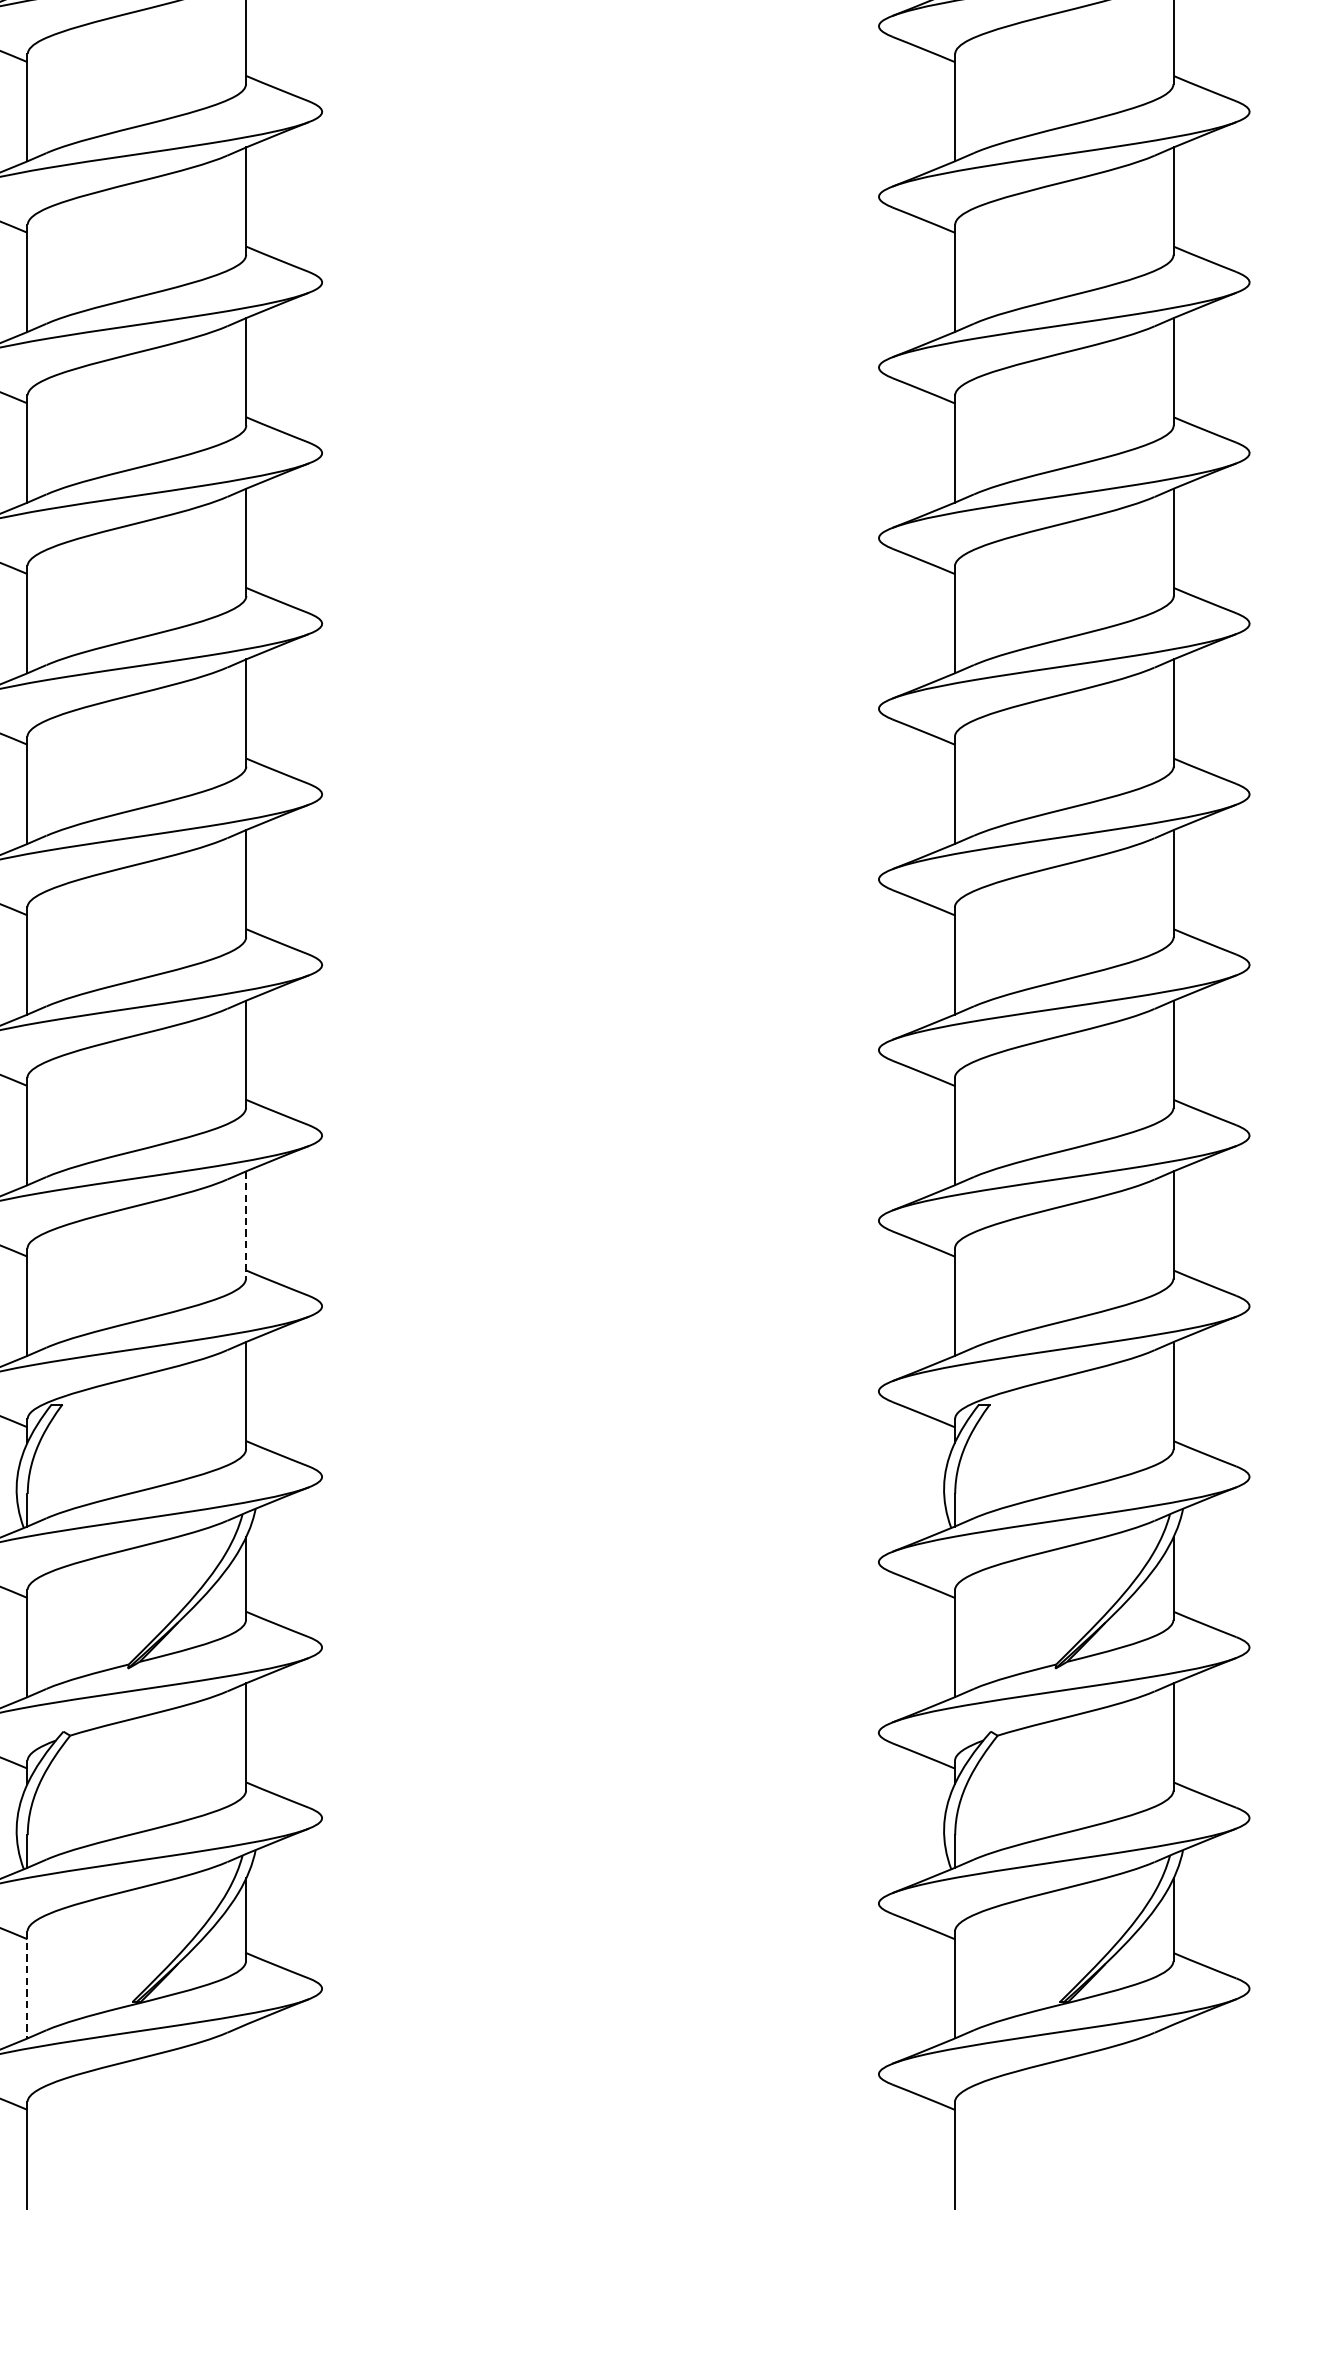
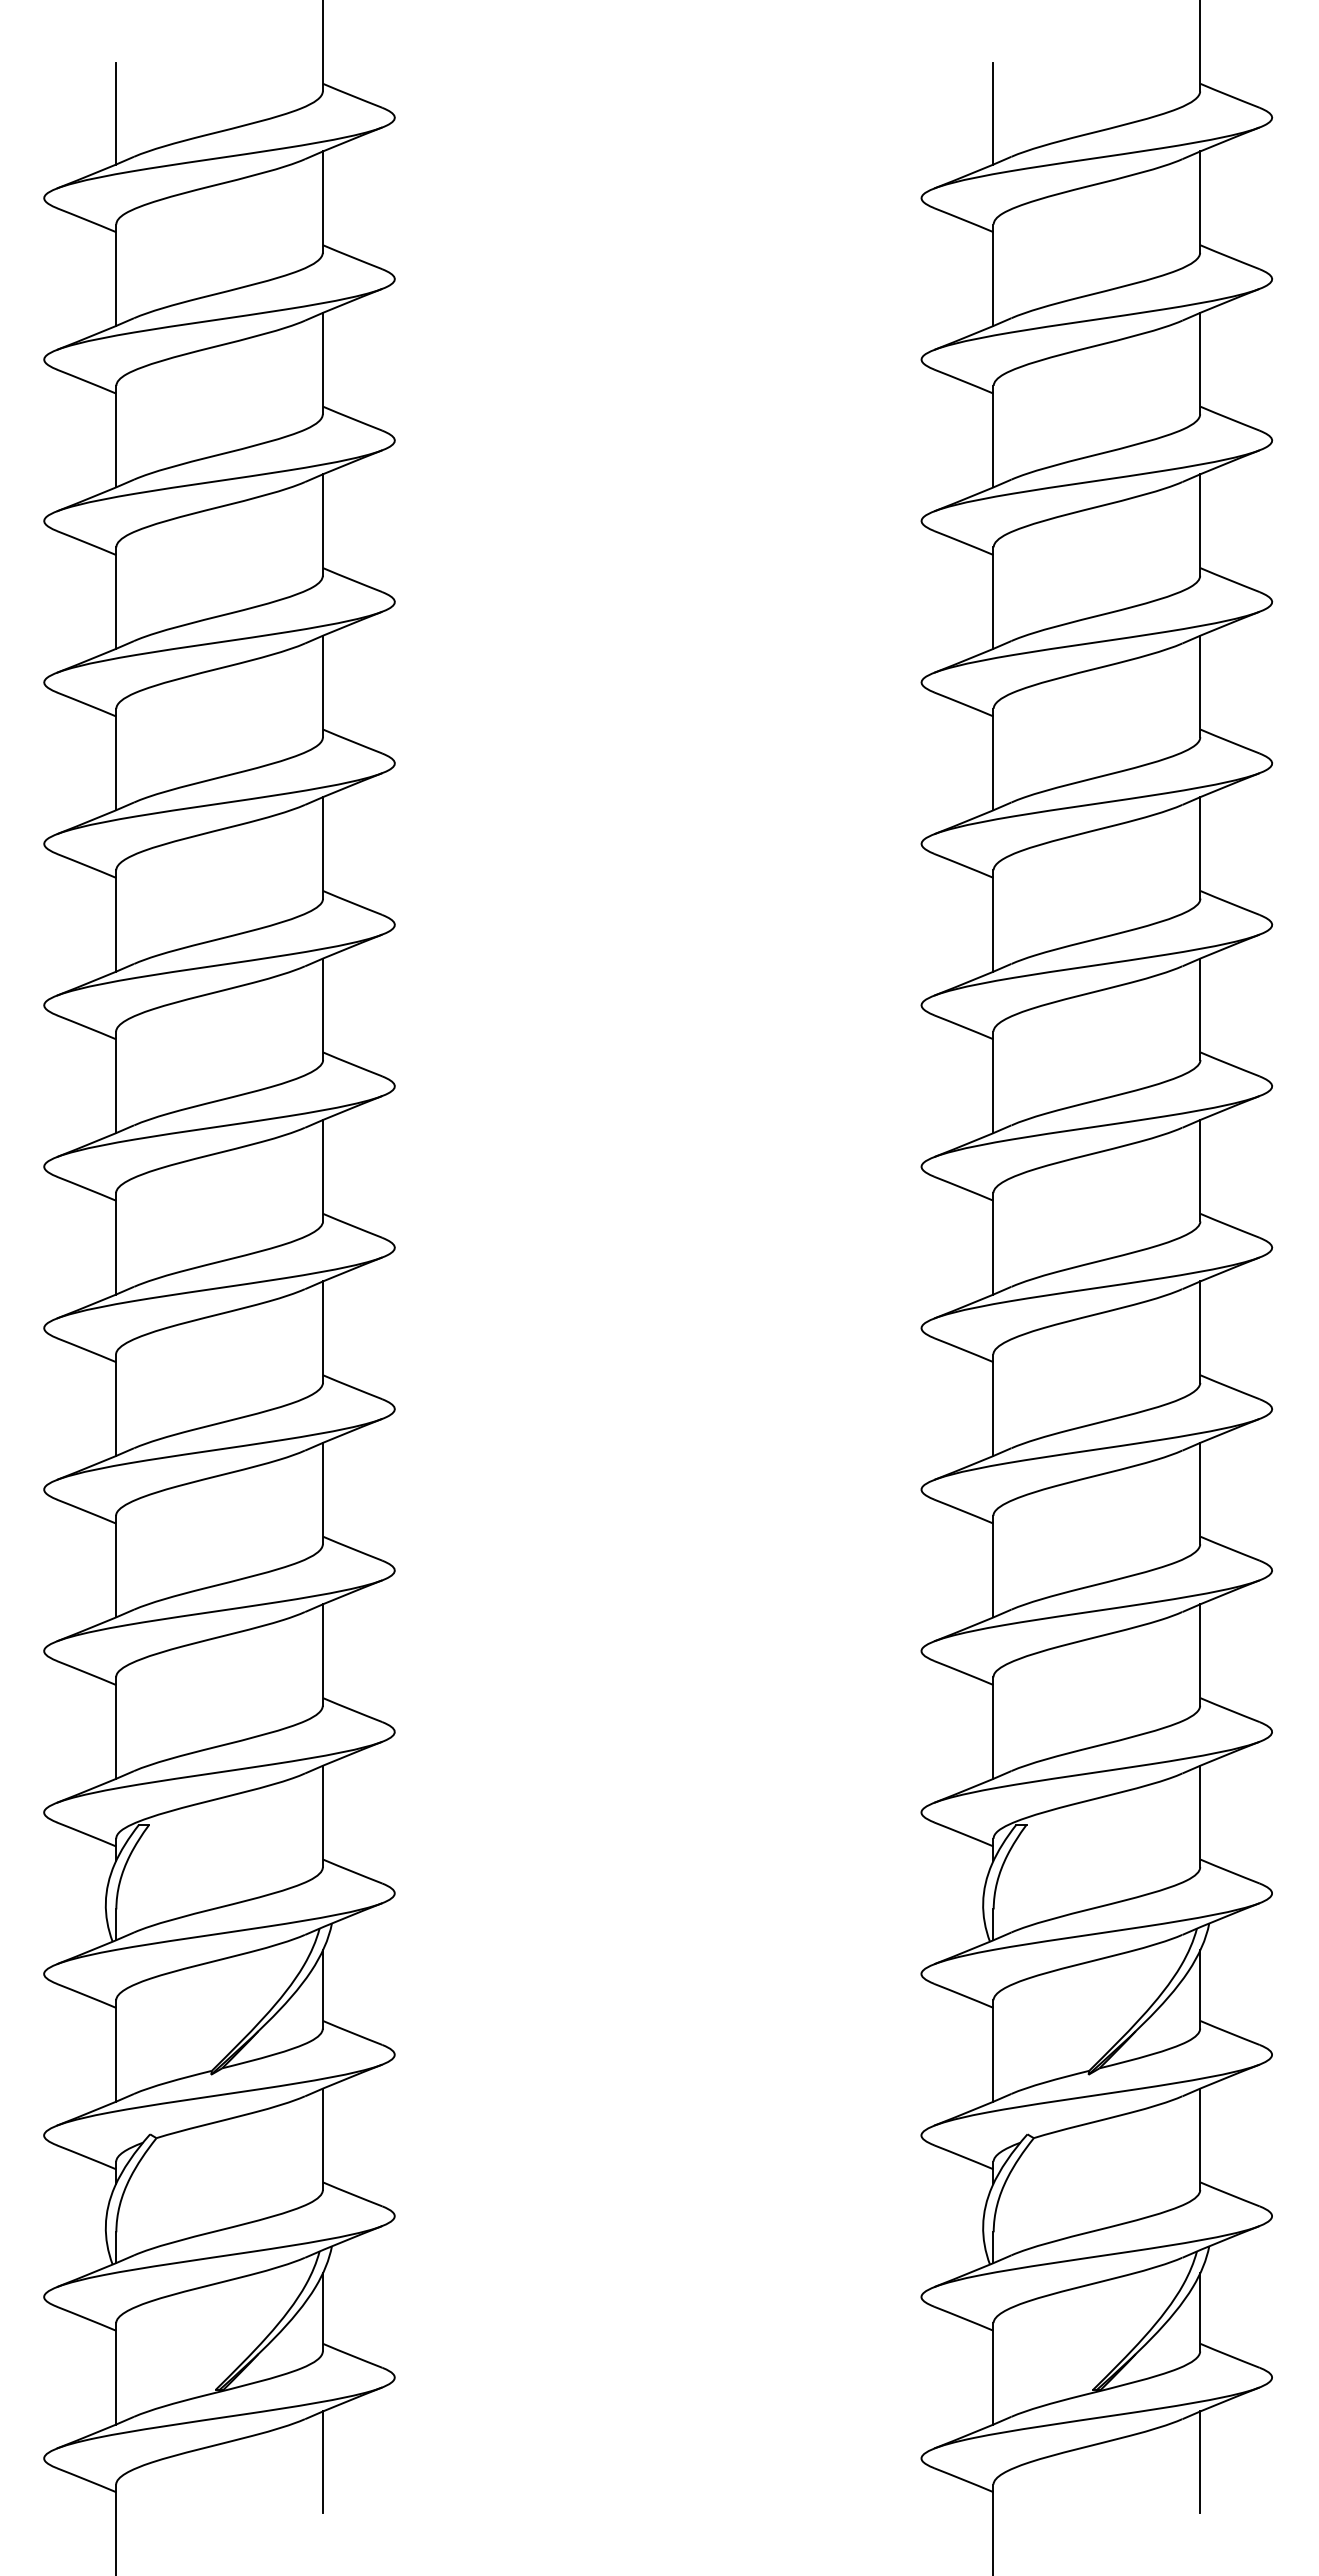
line: (246, 1225) -> (323, 1655), dashed -> solid
line: (27, 1984) -> (116, 2373), dashed -> solid
line: (246, 2077) -> (323, 2461), added
line: (1173, 2077) -> (1200, 2461), added

